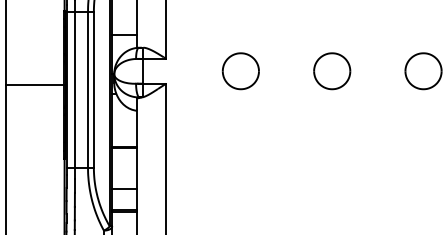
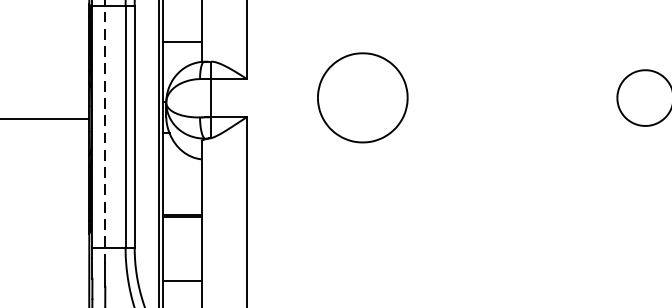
part: (240, 71) -> (361, 98), size x1.6
part: (332, 71) -> (504, 98), removed
line: (74, 94) -> (104, 134), solid -> dashed

